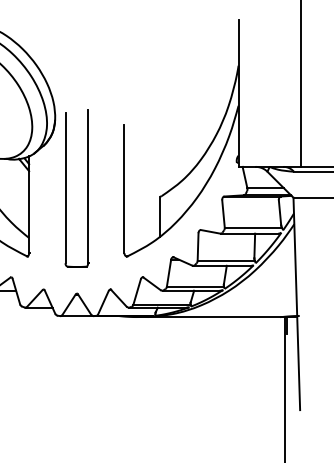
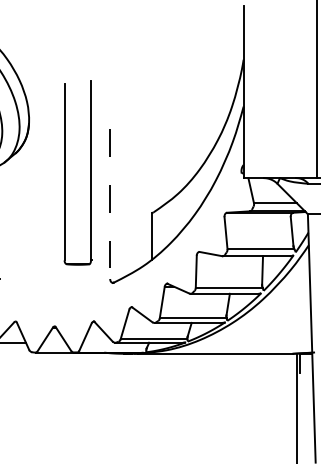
part: (66, 188) -> (65, 172), moved
line: (124, 189) -> (110, 204), solid -> dashed

